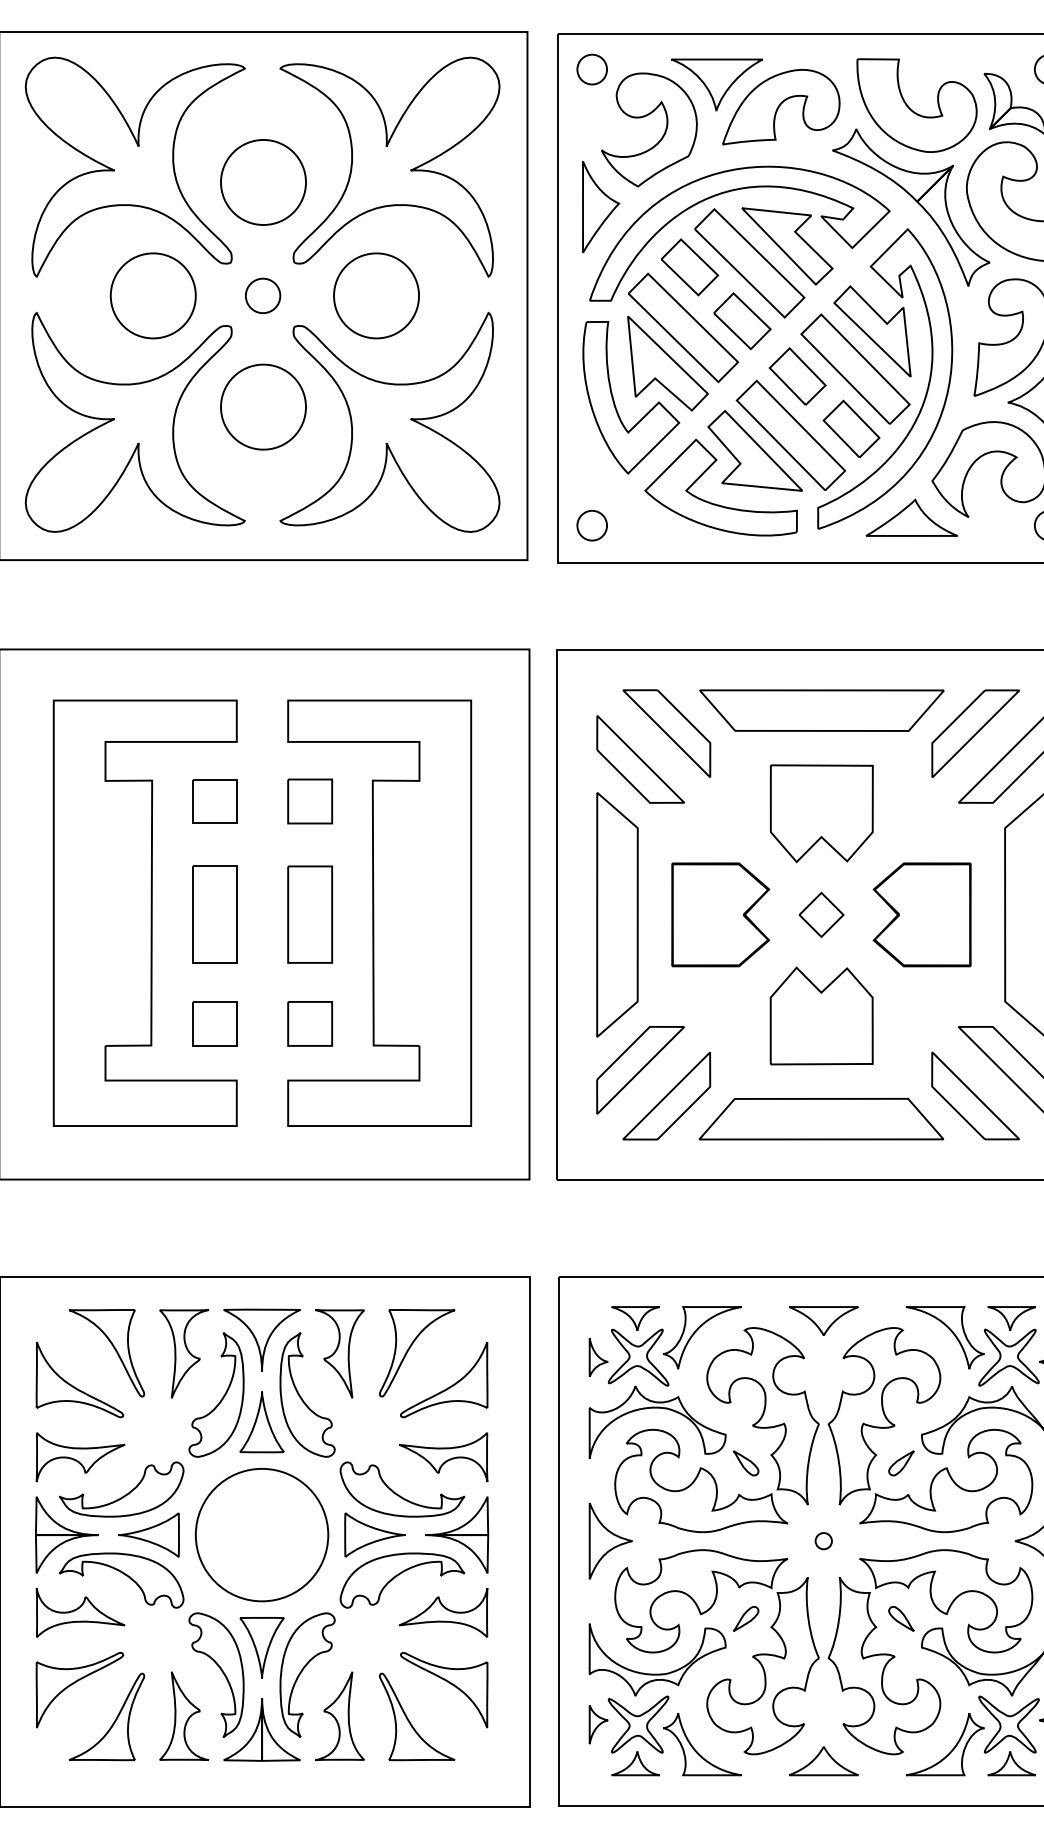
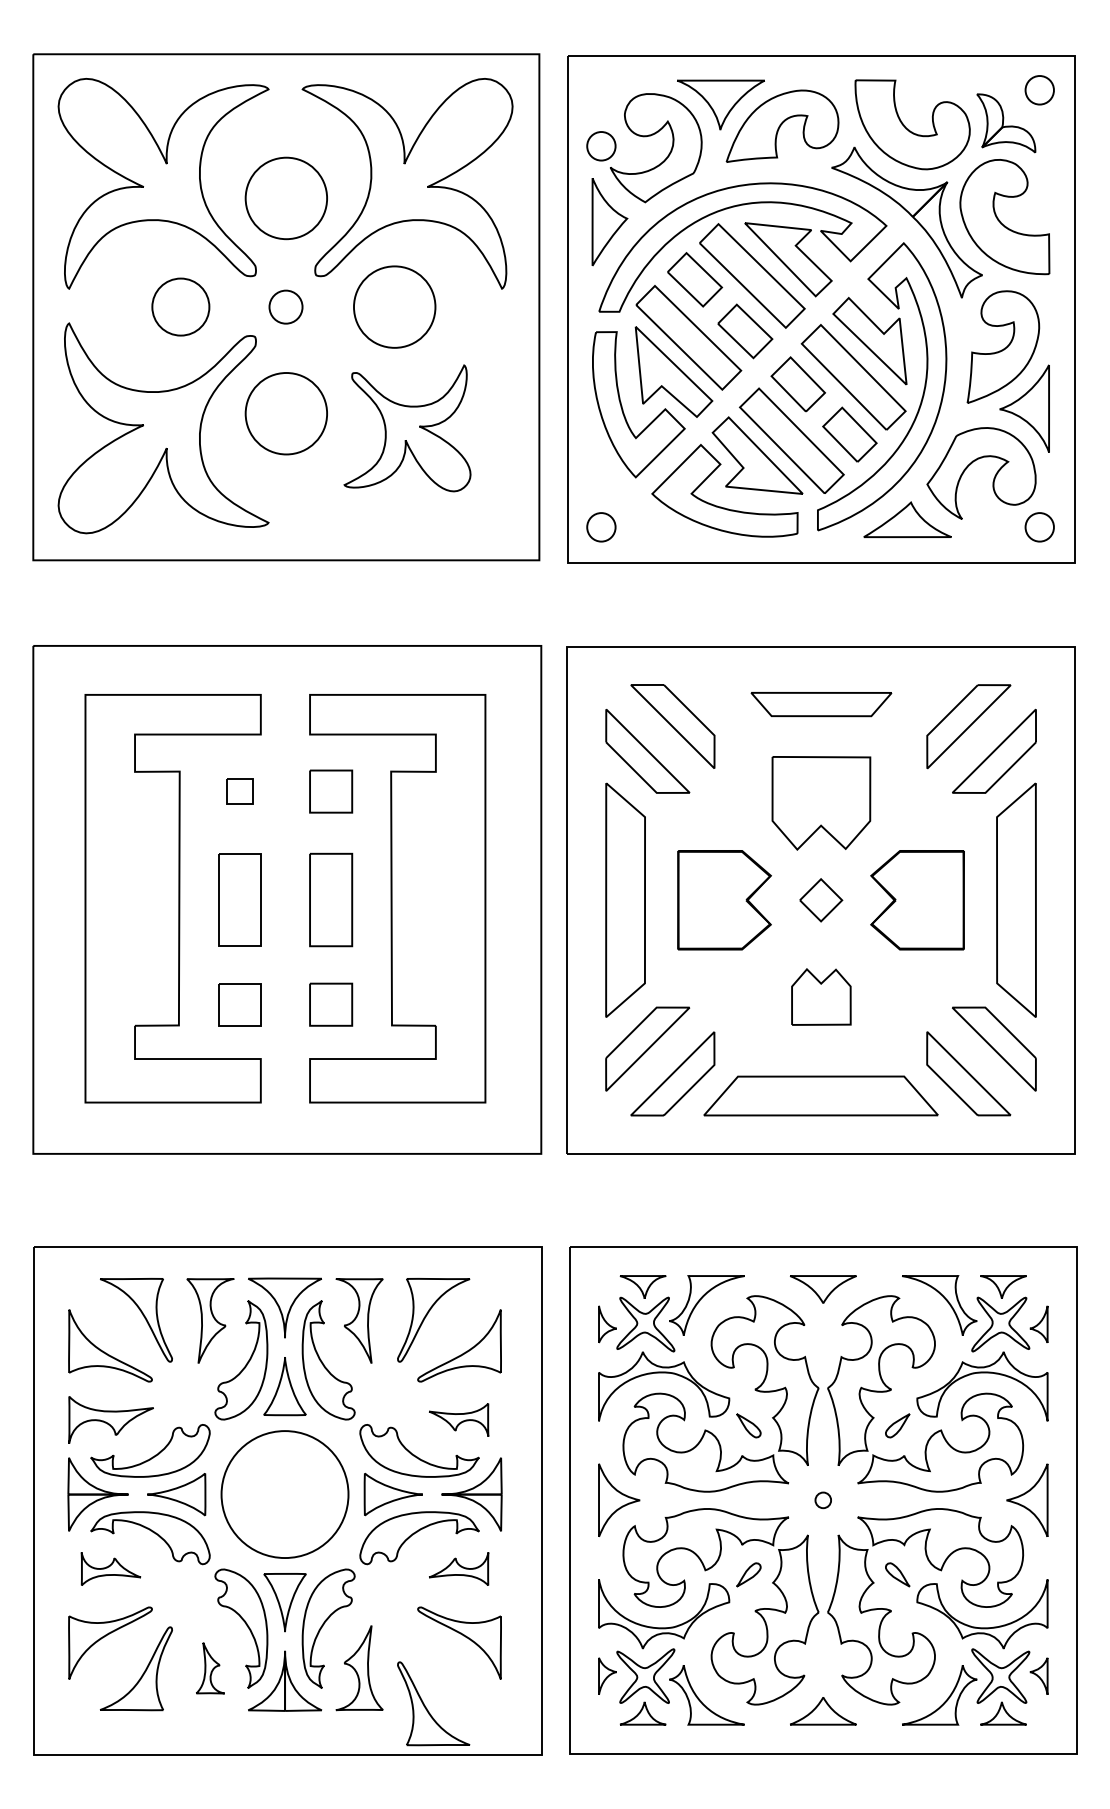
part: (592, 69) -> (601, 146), moved
part: (152, 295) -> (180, 306), size x0.7
part: (389, 422) -> (407, 428), size x0.6
part: (821, 710) -> (821, 704), size x0.6
part: (214, 801) -> (239, 791), size x0.6
part: (821, 1015) -> (821, 996), size x0.6
part: (443, 1456) -> (458, 1419), size x0.7
part: (79, 1612) -> (110, 1568), size x0.7
part: (443, 1612) -> (458, 1568), size x0.7
part: (184, 1716) -> (210, 1668), size x0.6
part: (410, 1721) -> (427, 1708), moved

